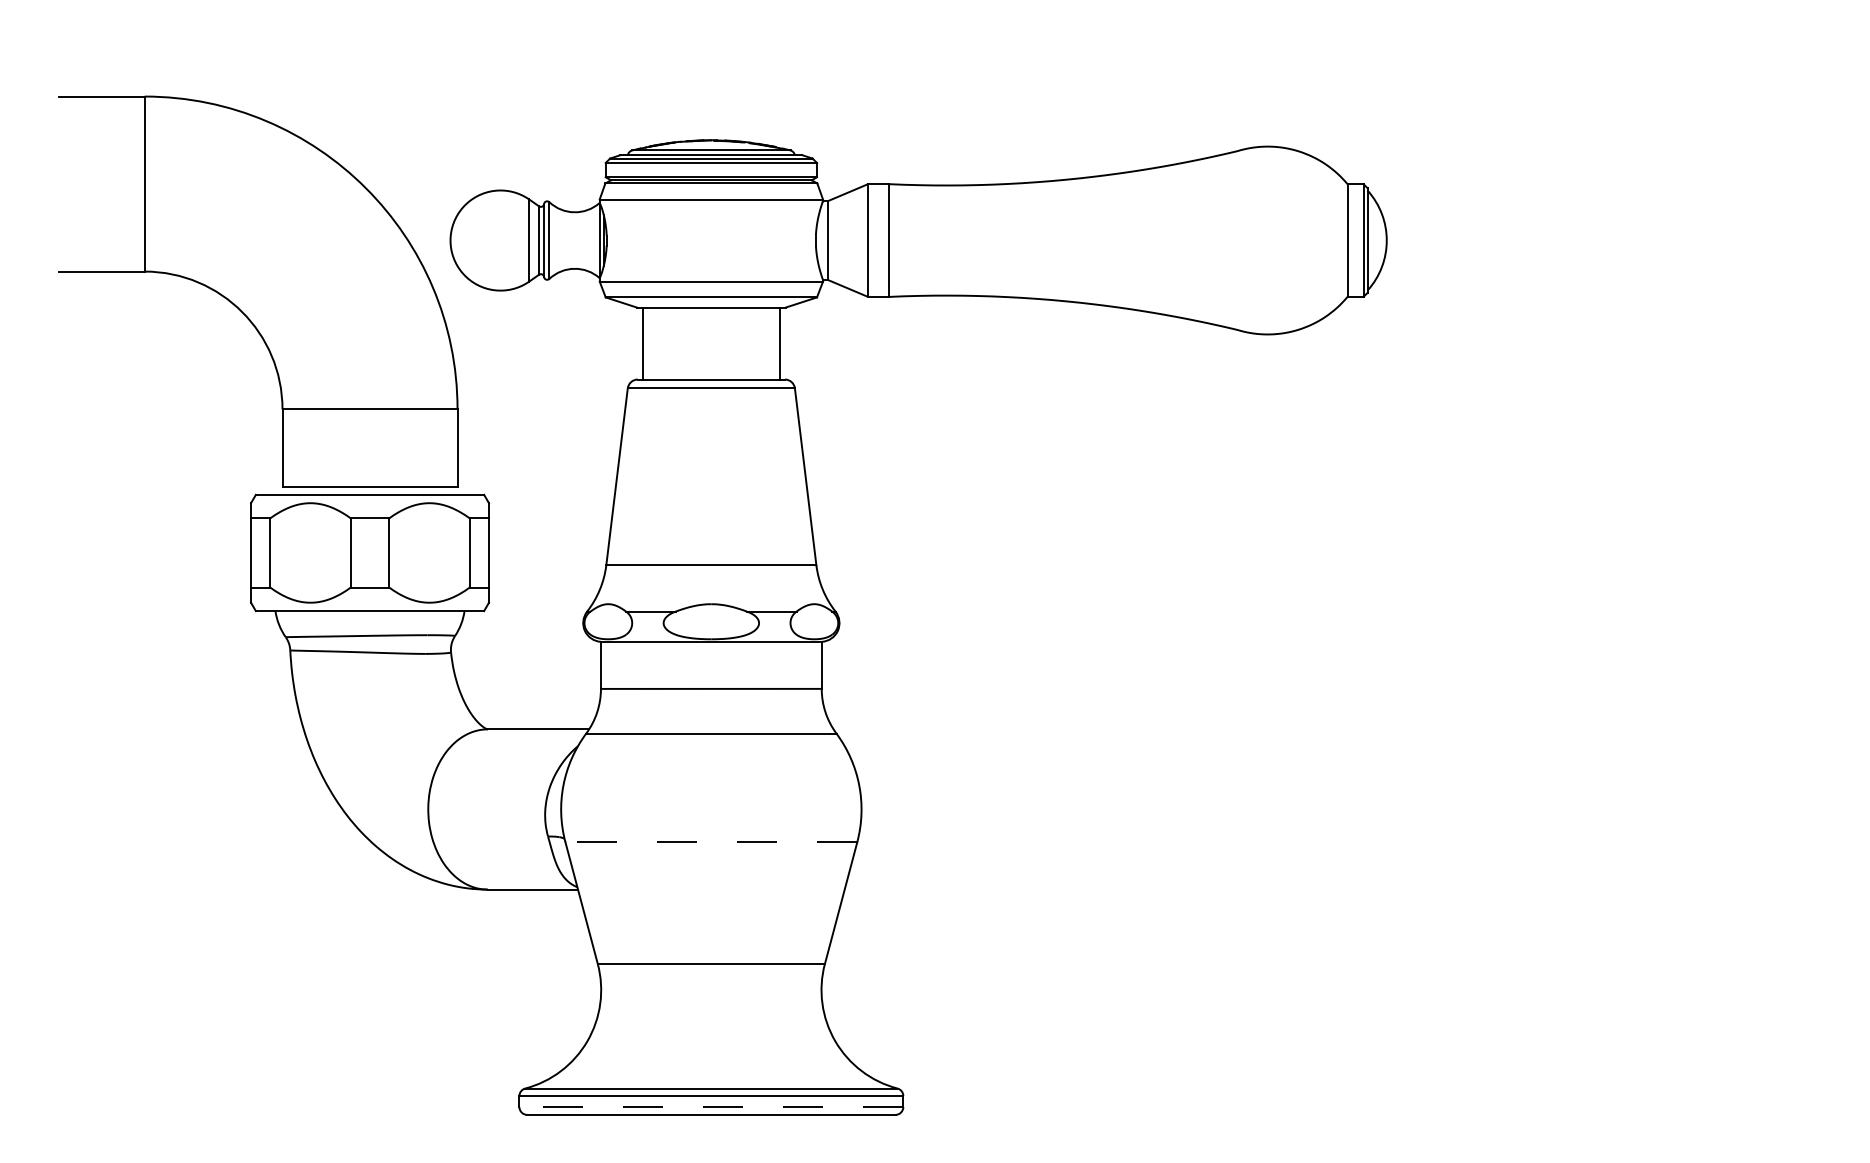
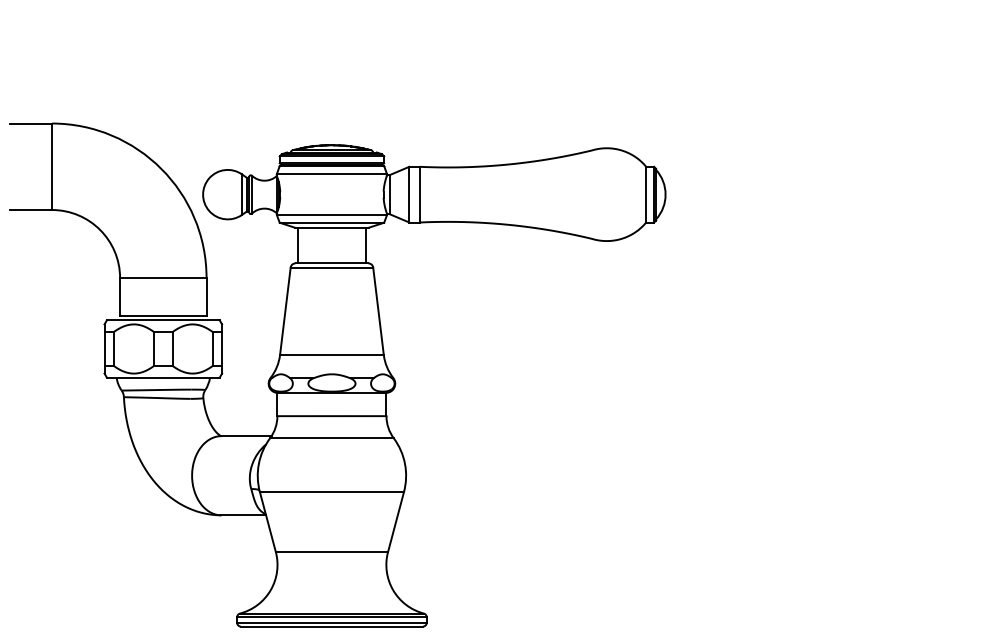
line: (710, 841) -> (331, 491), dashed -> solid
line: (710, 1106) -> (331, 622), dashed -> solid

